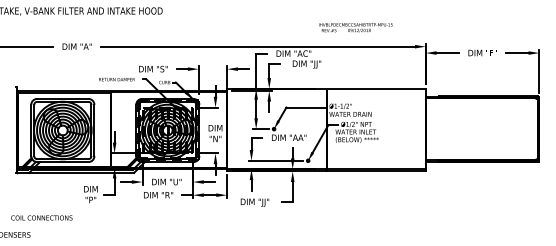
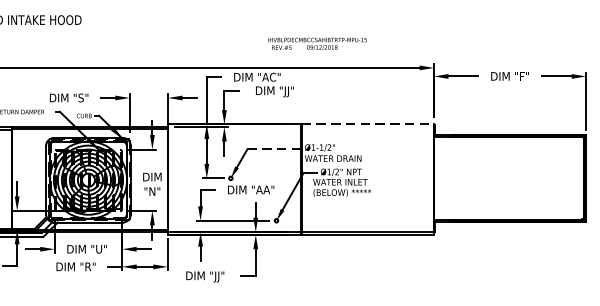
text: (355, 27) -> (317, 43), moved
line: (376, 88) -> (368, 123), solid -> dashed
line: (306, 107) -> (274, 149), solid -> dashed

